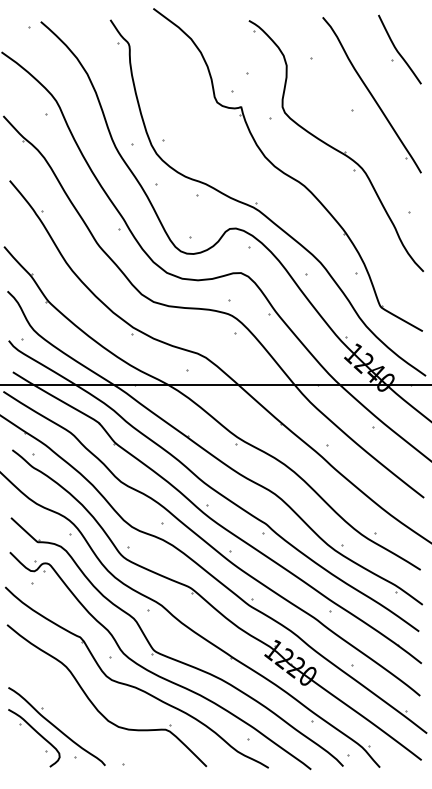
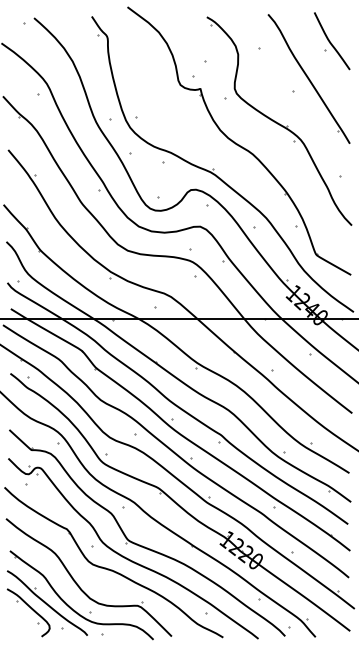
part: (84, 730) -> (70, 606), added

